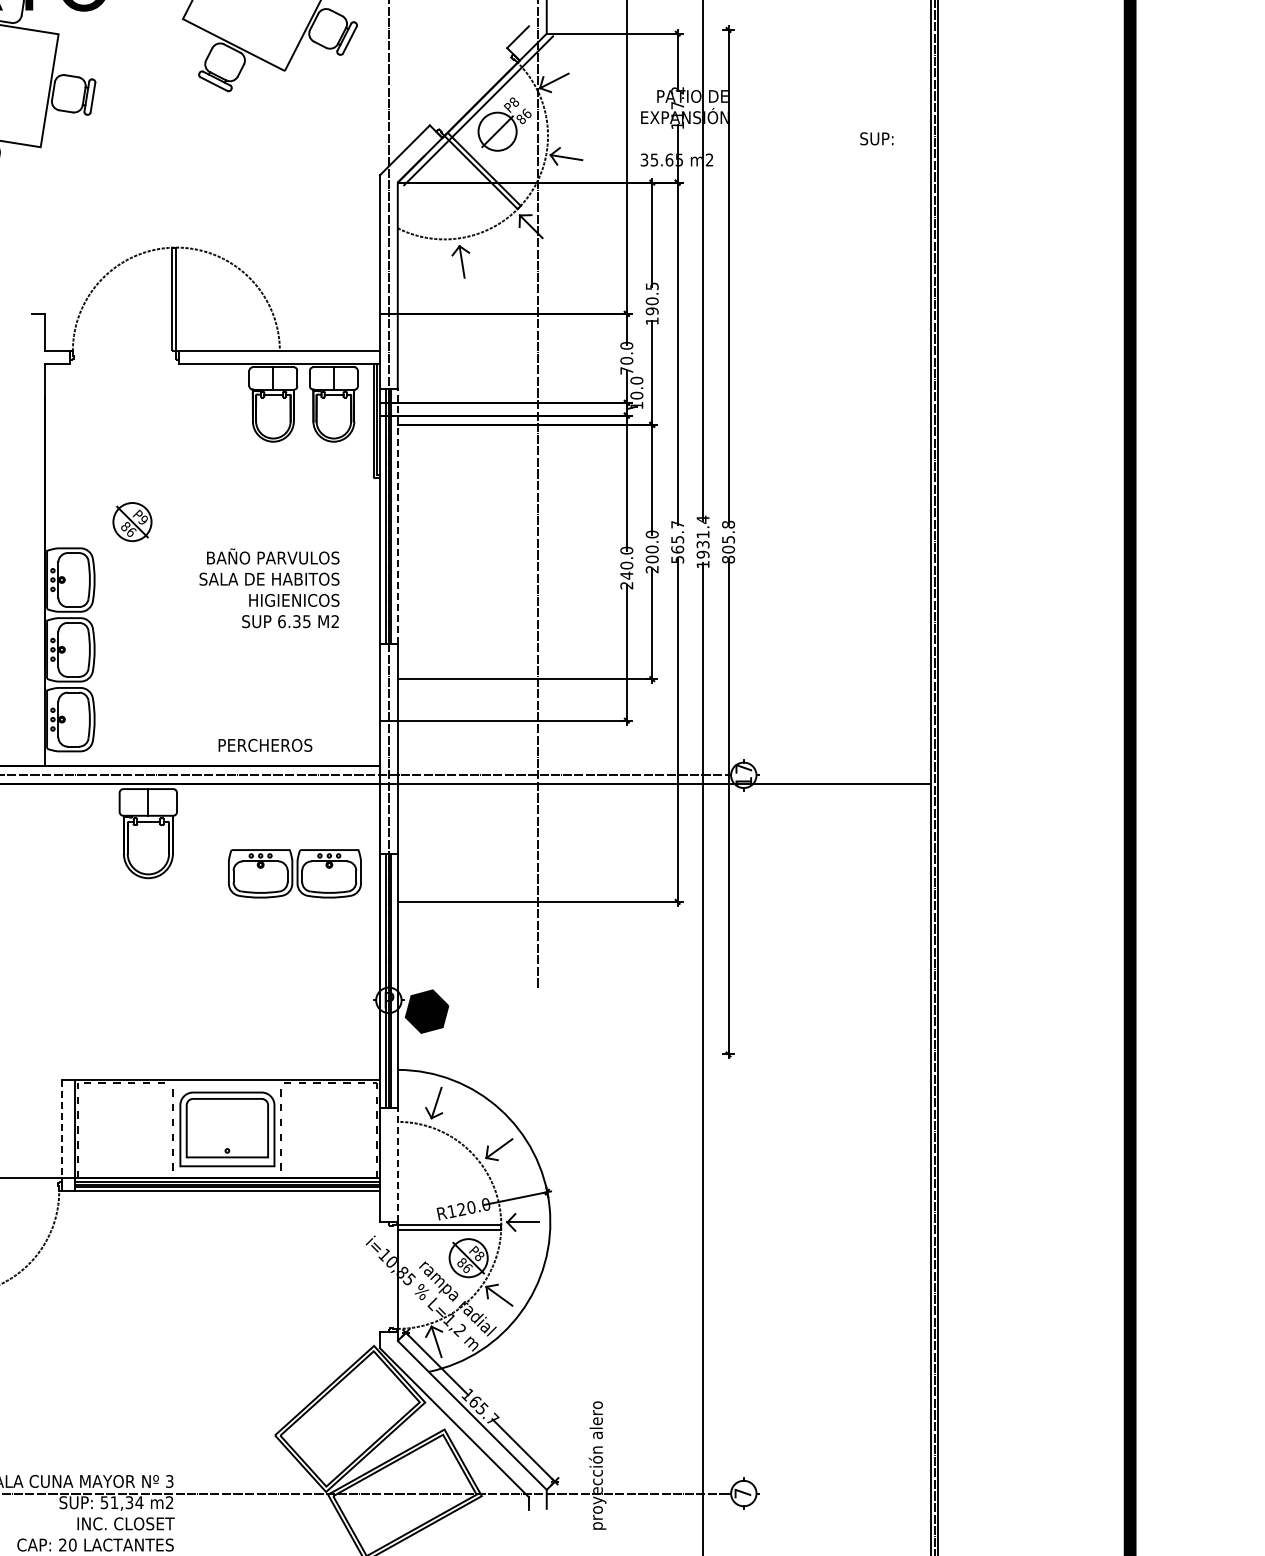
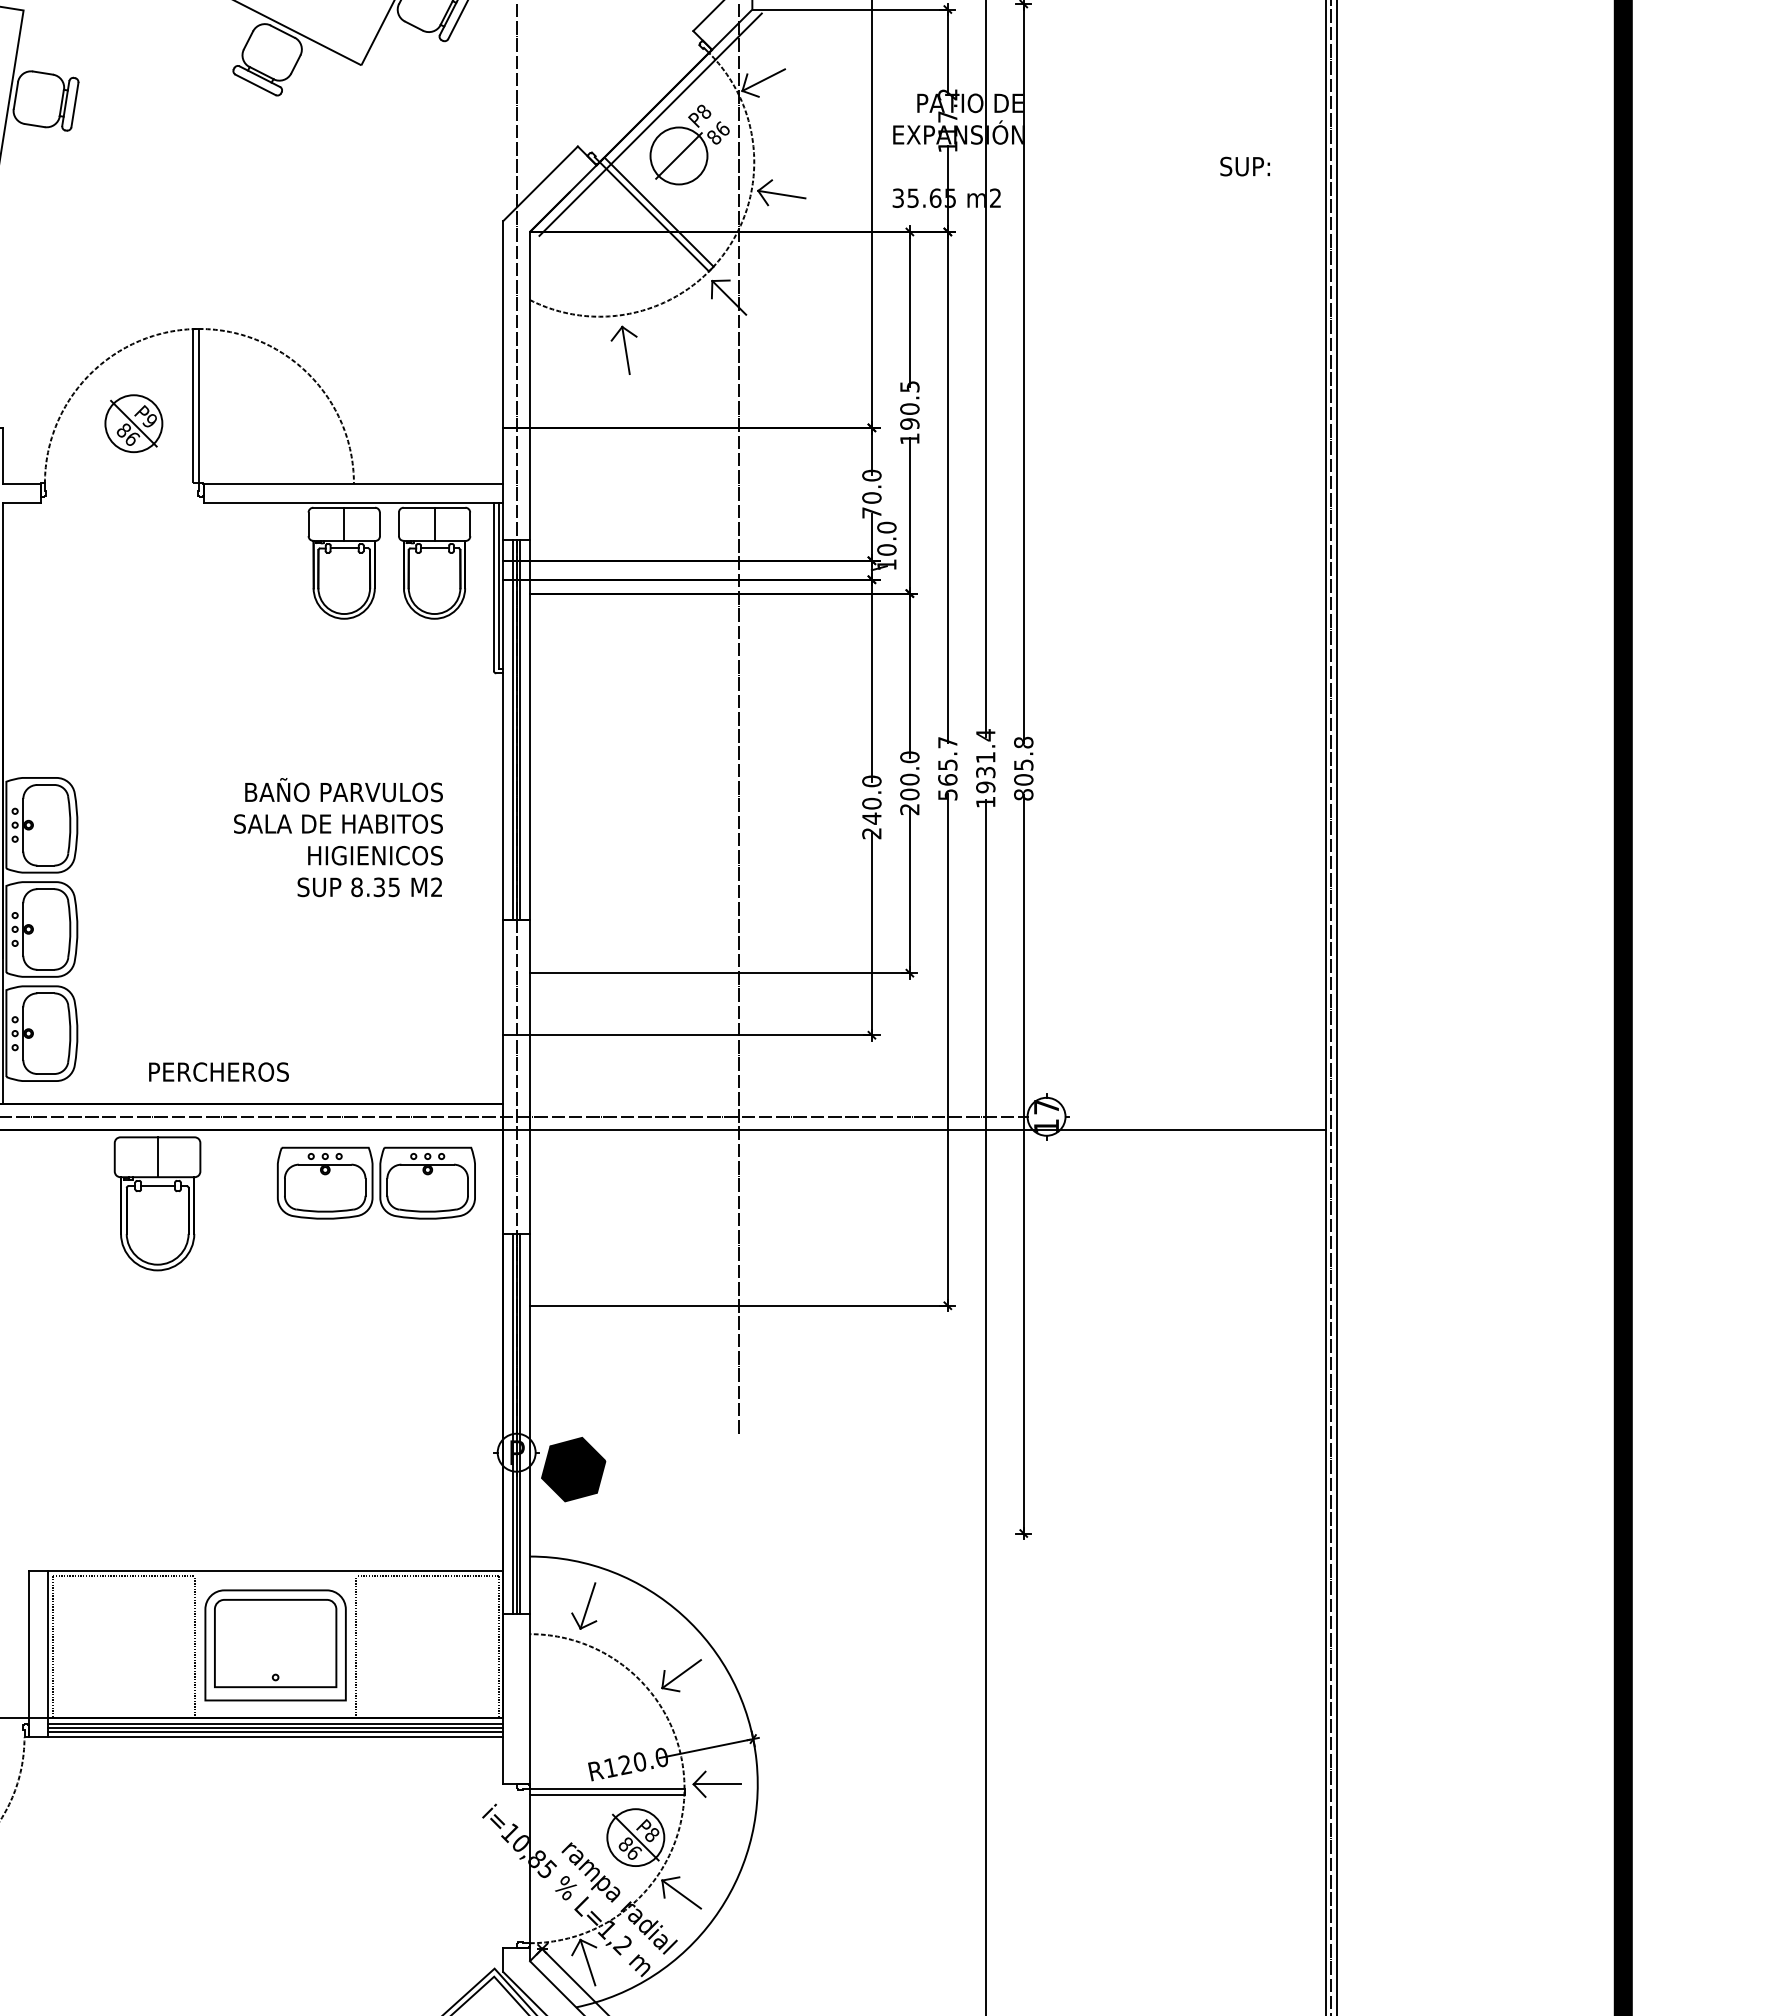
line: (397, 515) -> (529, 728), dashed -> solid
part: (132, 521) -> (133, 422), moved
text: (281, 621) -> (356, 887), 6.35 -> 8.35
text: (265, 744) -> (219, 1070), moved
part: (294, 873) -> (375, 1182), moved
line: (62, 1129) -> (29, 1645), dashed -> solid
line: (397, 1164) -> (529, 1697), dashed -> solid

